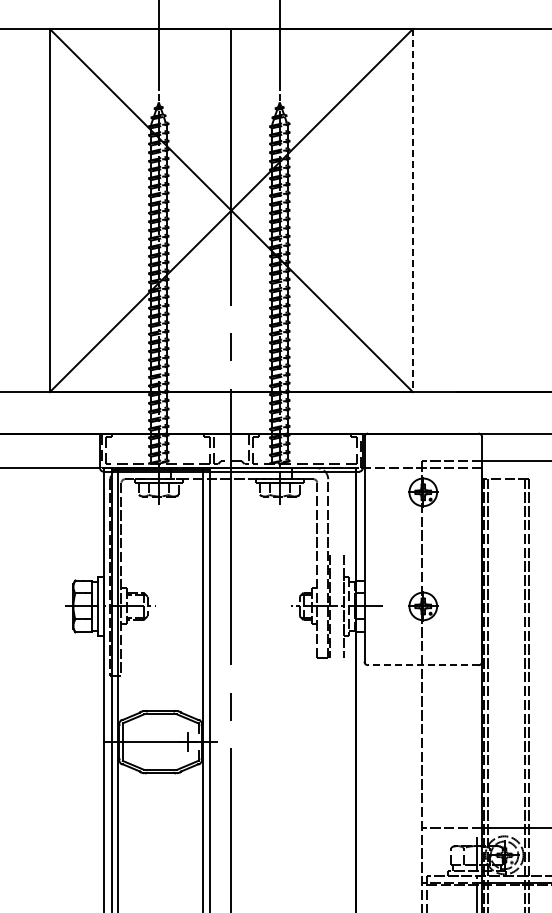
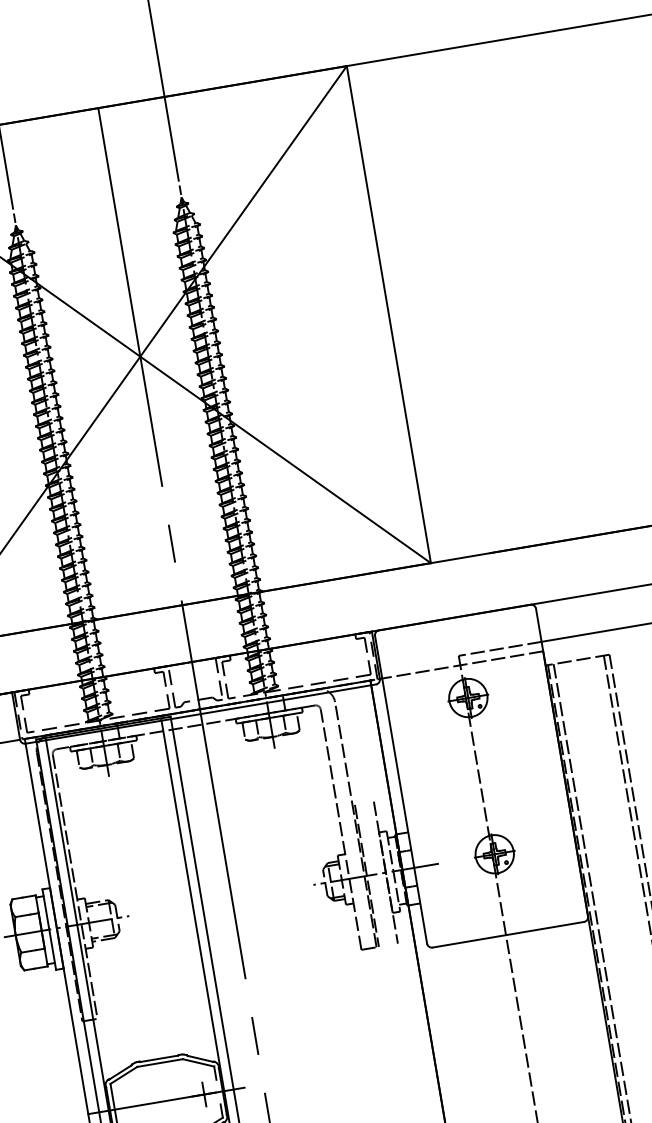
line: (412, 211) -> (388, 315), dashed -> solid
line: (422, 665) -> (507, 935), dashed -> solid

